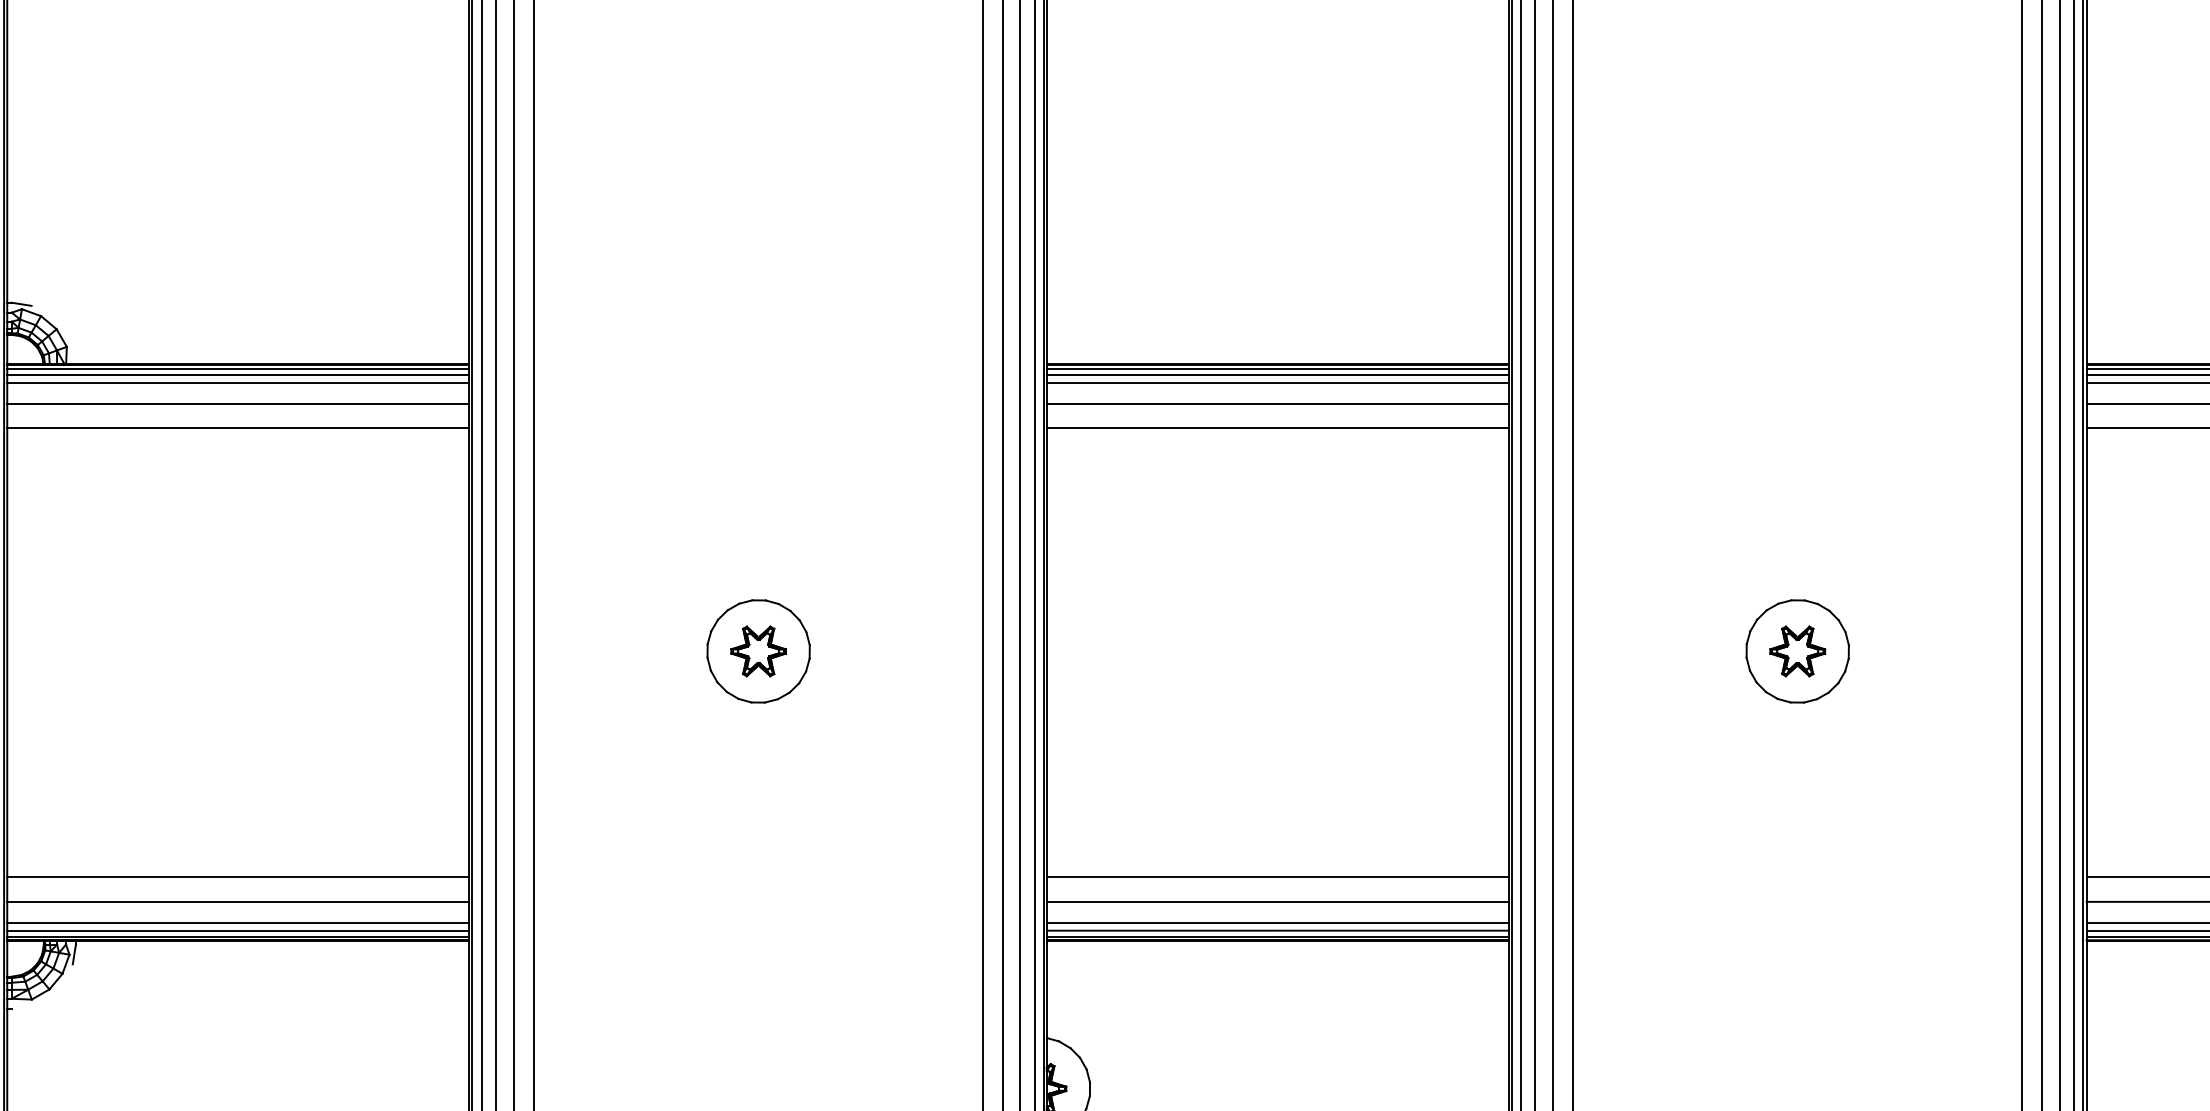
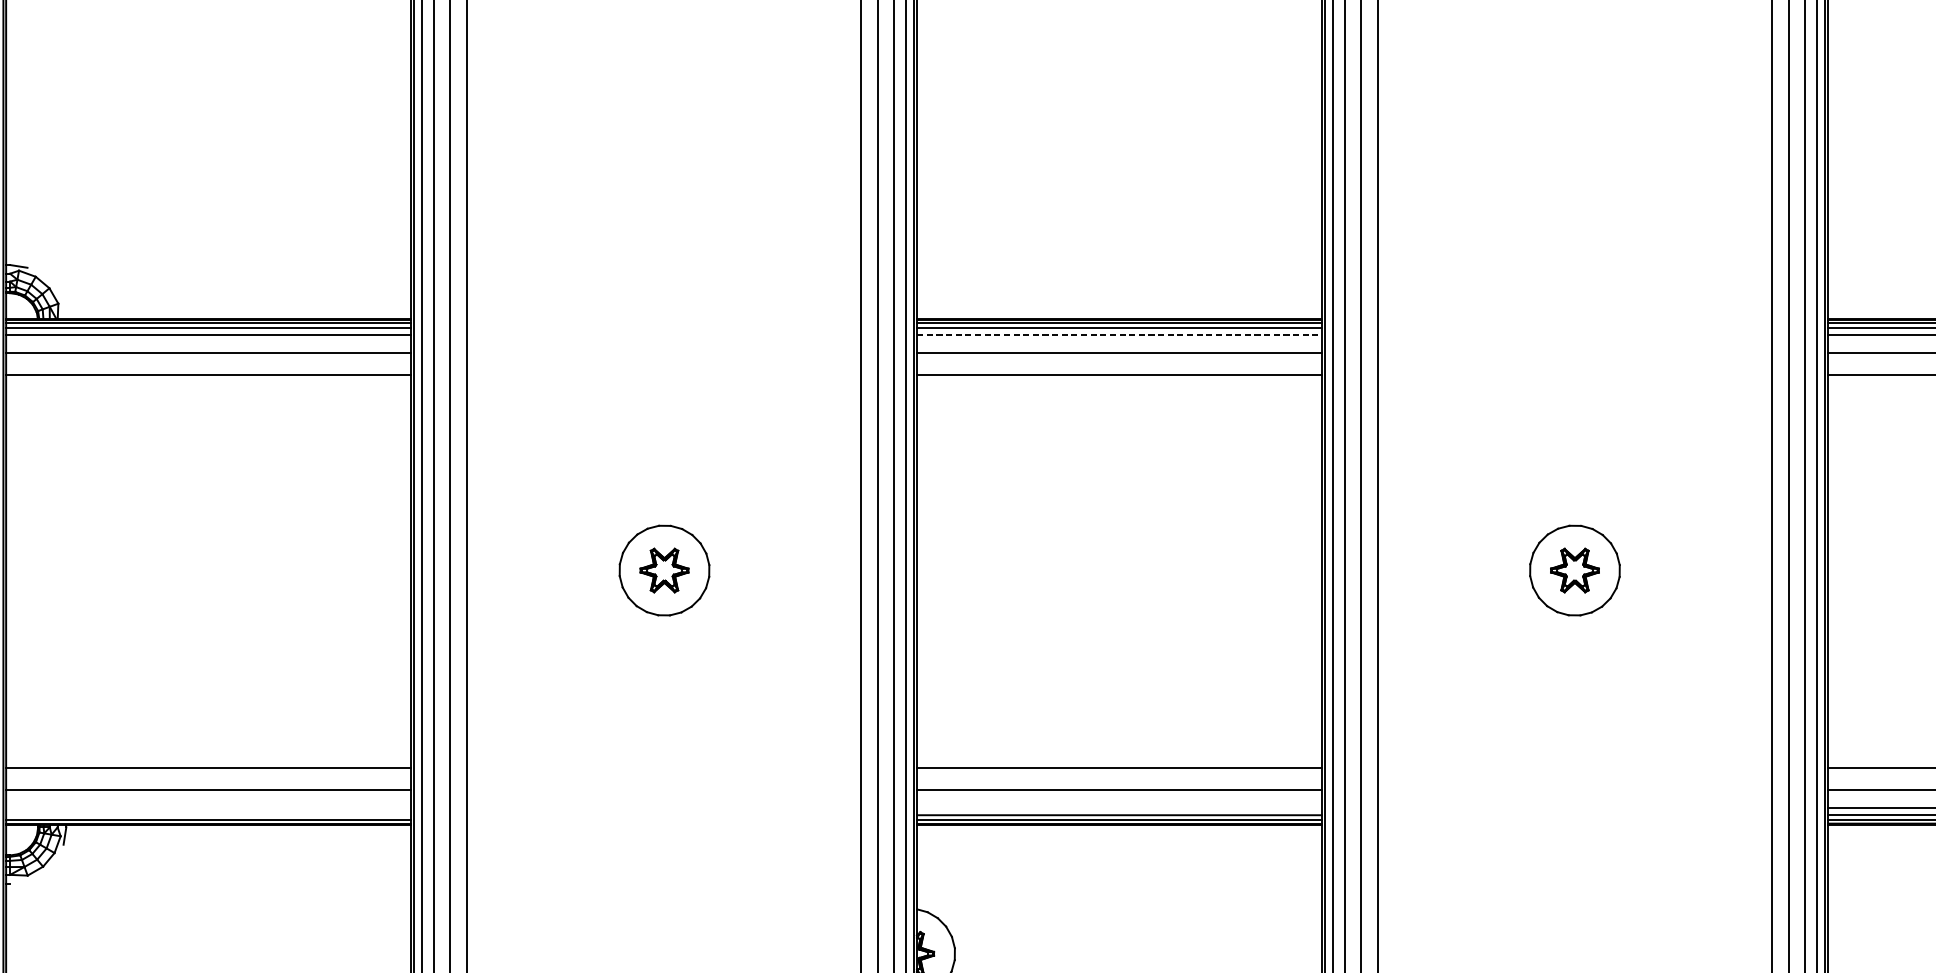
line: (1278, 382) -> (1120, 334), solid -> dashed
line: (238, 922) -> (208, 808), removed
line: (1277, 922) -> (1119, 808), removed
line: (238, 930) -> (208, 815), removed

